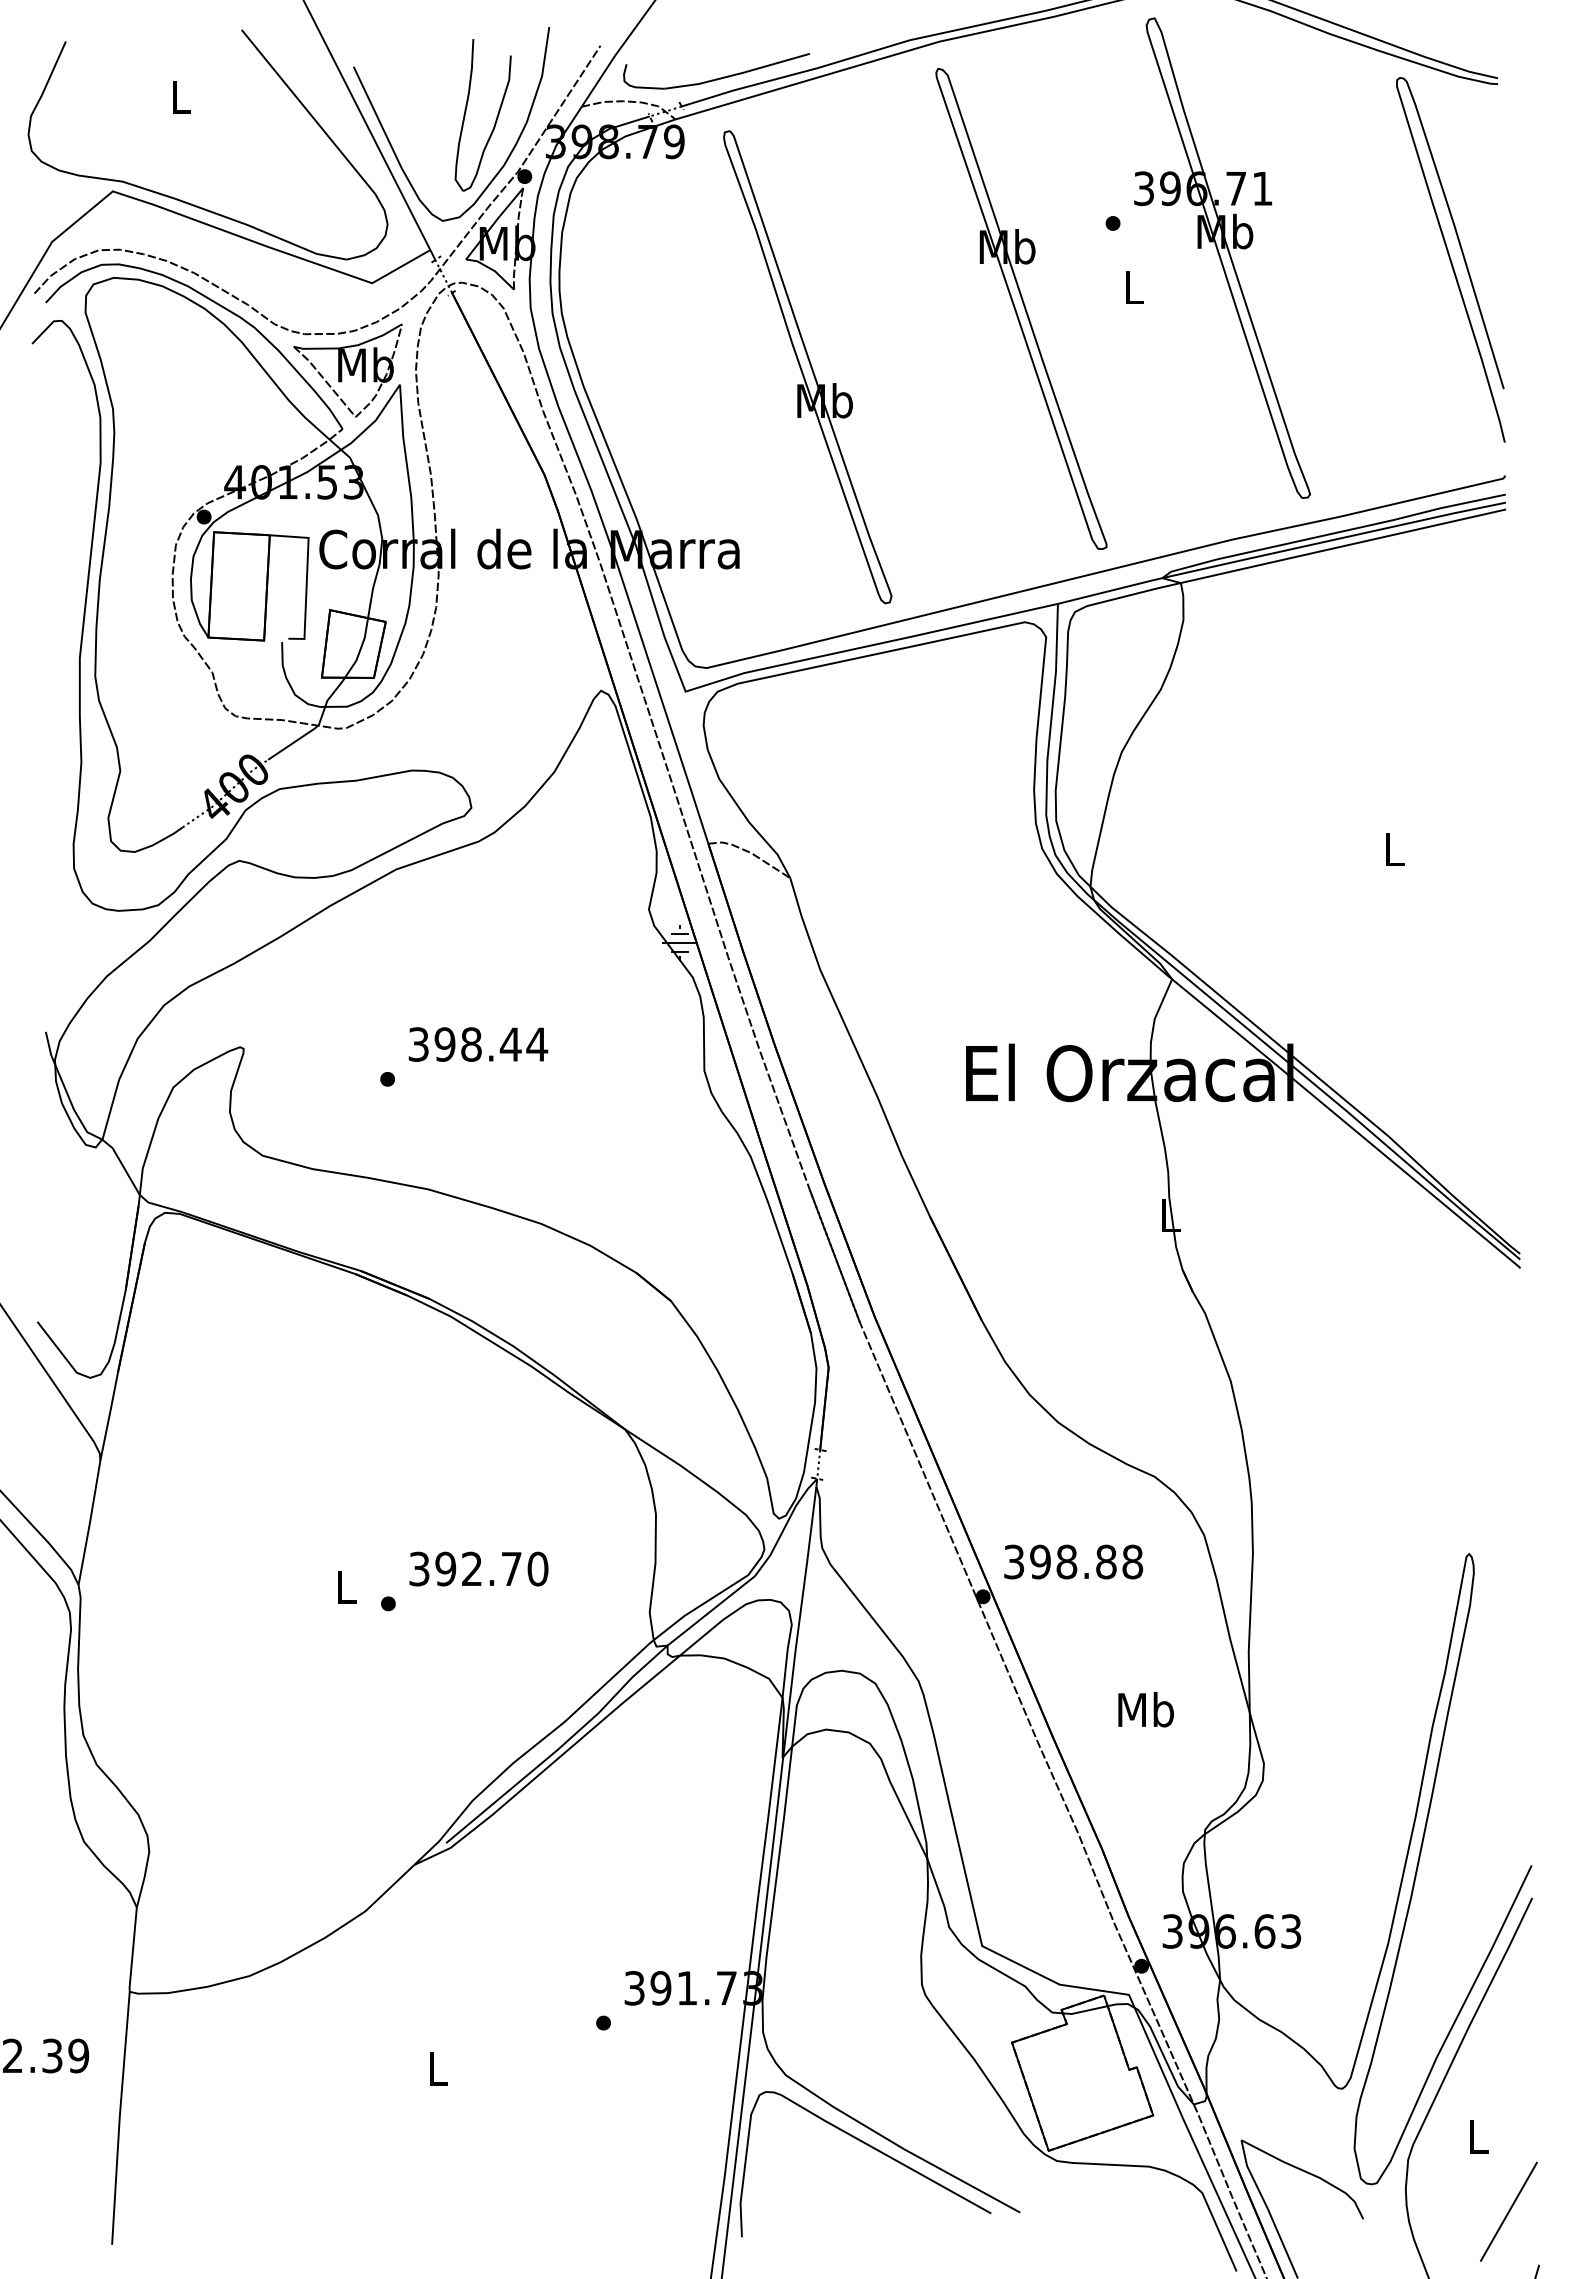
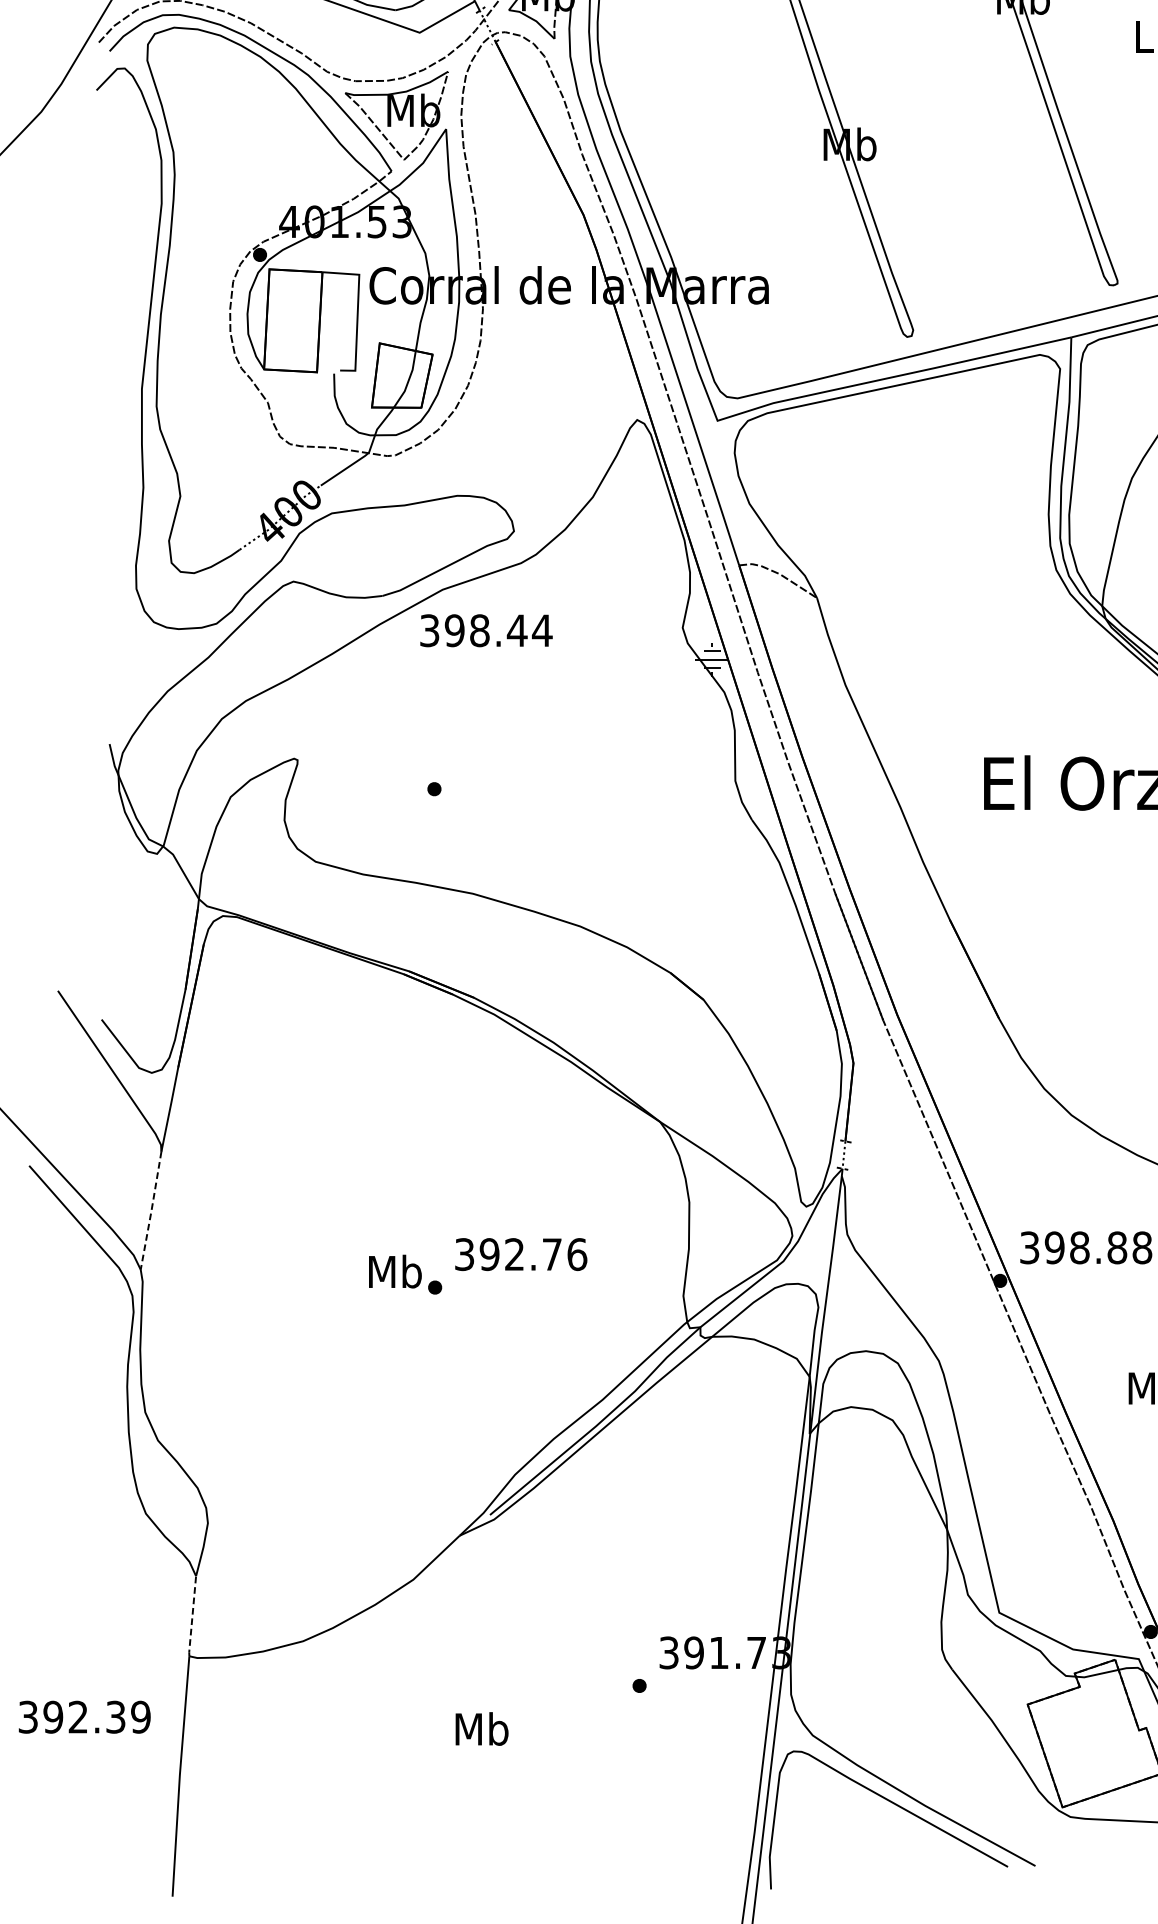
text: (478, 1044) -> (486, 630), moved
line: (89, 1523) -> (151, 1211), solid -> dashed
text: (537, 1568) -> (576, 1254), 392.70 -> 392.76
text: (346, 1586) -> (395, 1271), L -> Mb
line: (133, 1950) -> (192, 1616), solid -> dashed
text: (437, 2068) -> (481, 1729), L -> Mb

